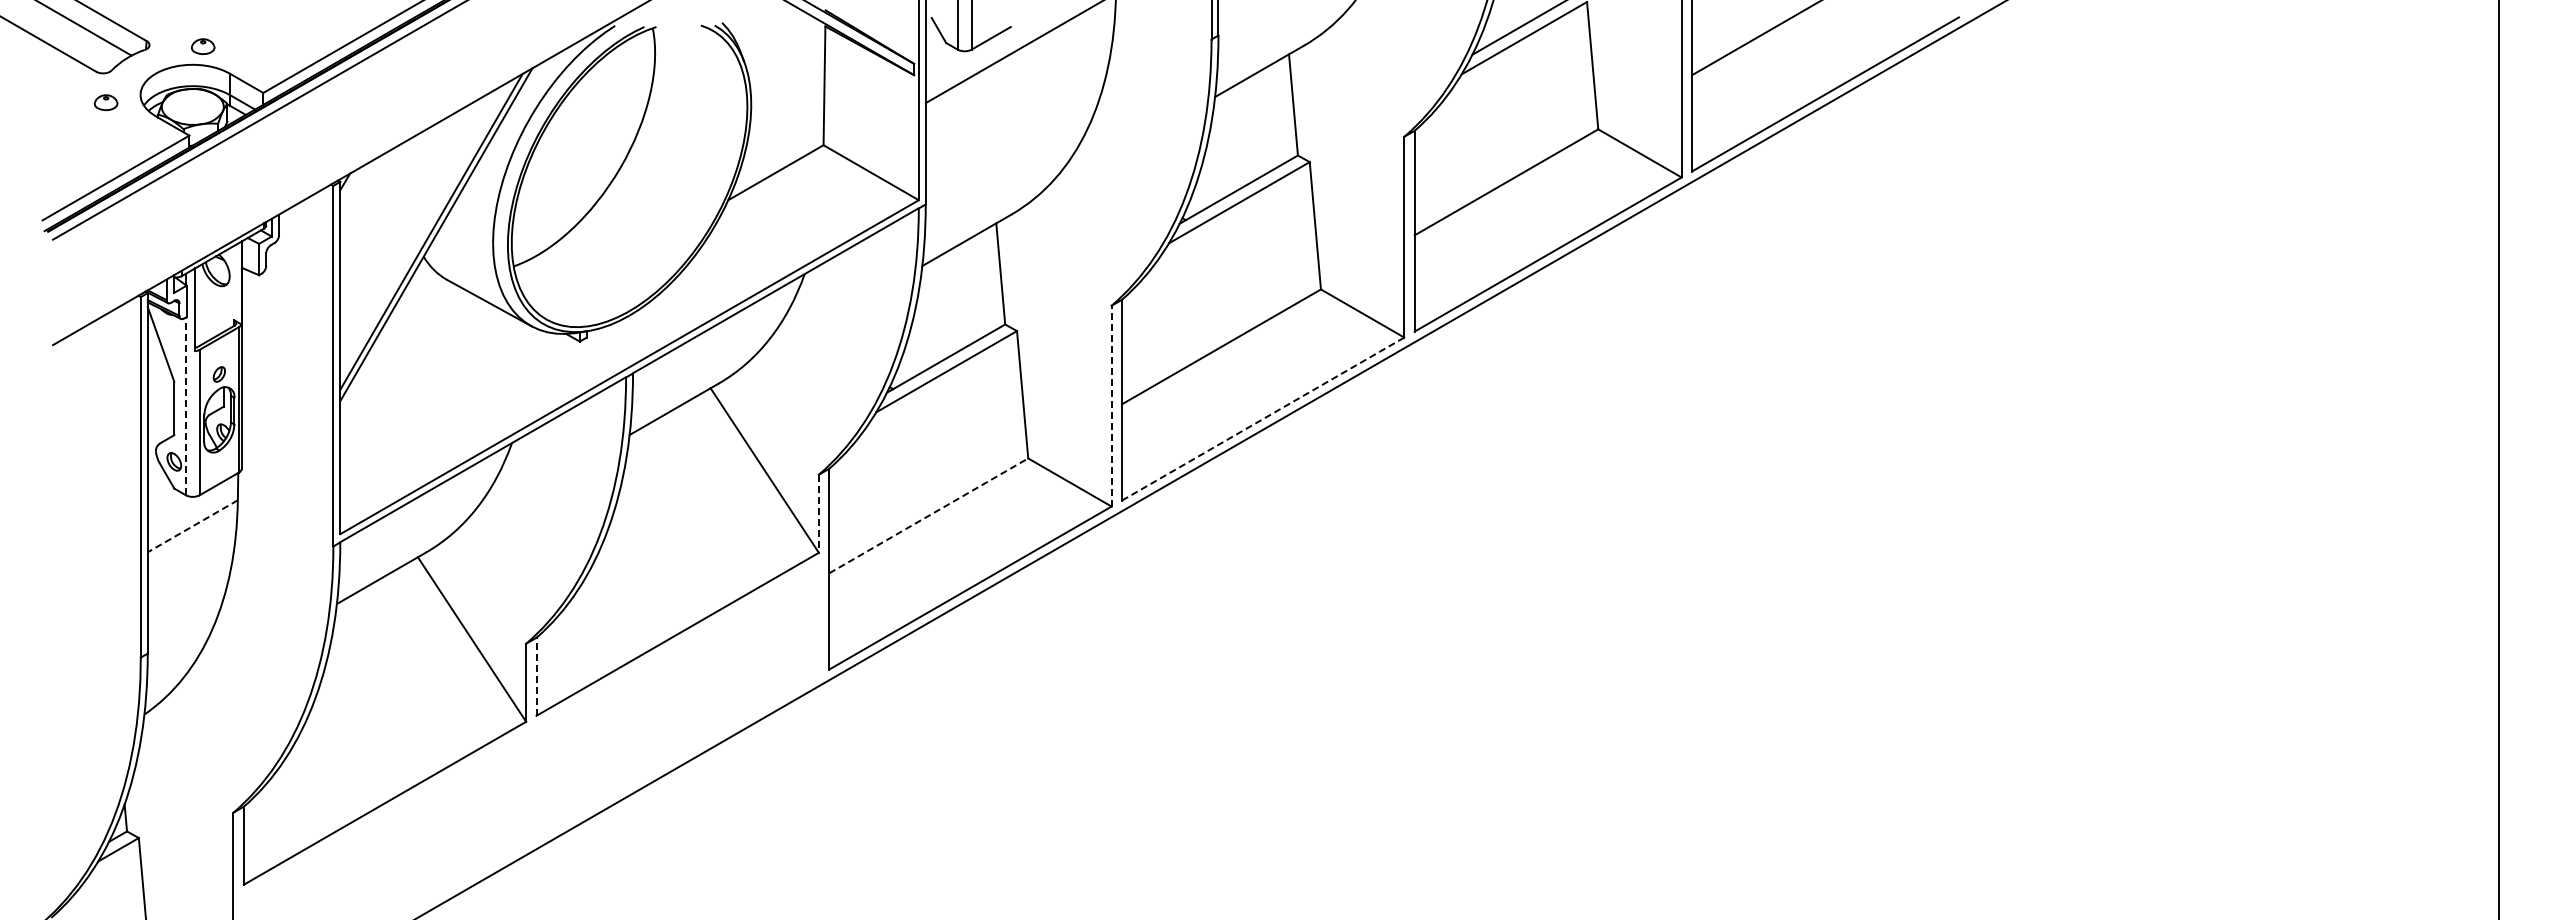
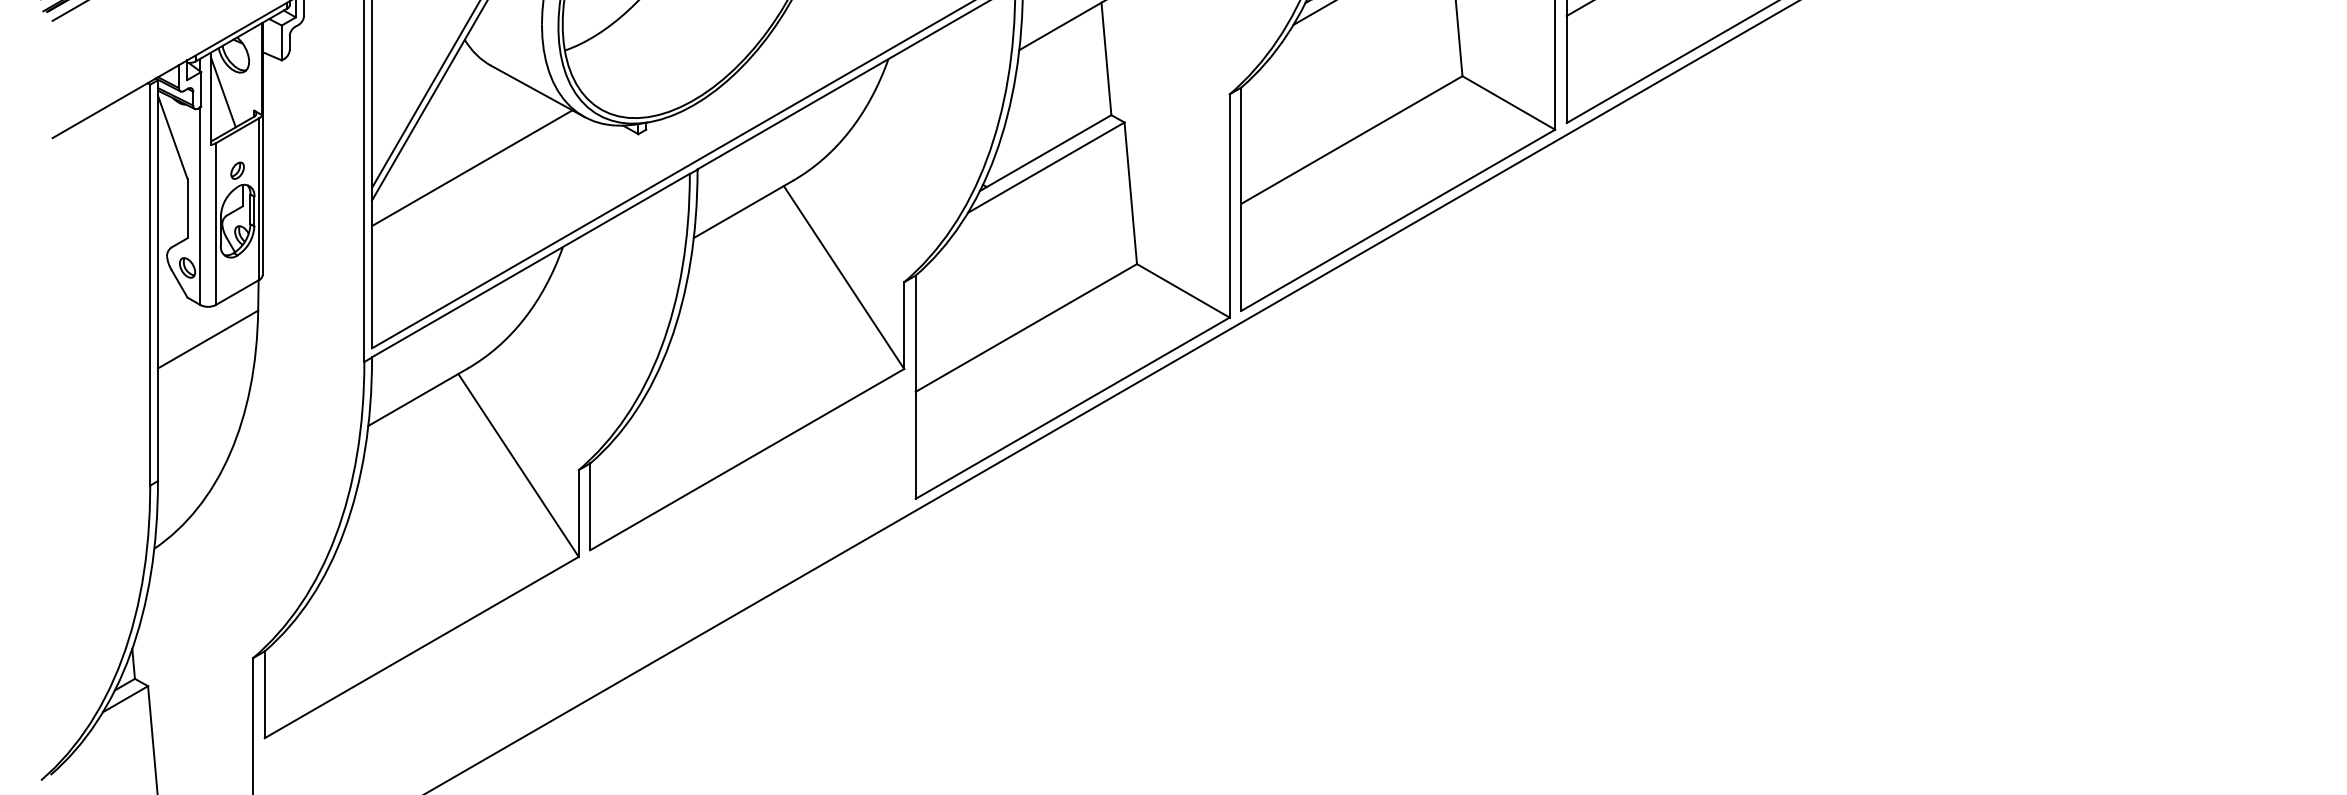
line: (206, 303) -> (223, 91), added
line: (430, 372) -> (472, 168), added
line: (1111, 405) -> (1229, 205), dashed -> solid
line: (185, 406) -> (199, 206), dashed -> solid
line: (1262, 419) -> (1397, 220), dashed -> solid
line: (818, 514) -> (903, 326), dashed -> solid
line: (928, 515) -> (1026, 327), dashed -> solid
line: (192, 526) -> (207, 339), dashed -> solid
line: (536, 676) -> (590, 506), dashed -> solid

